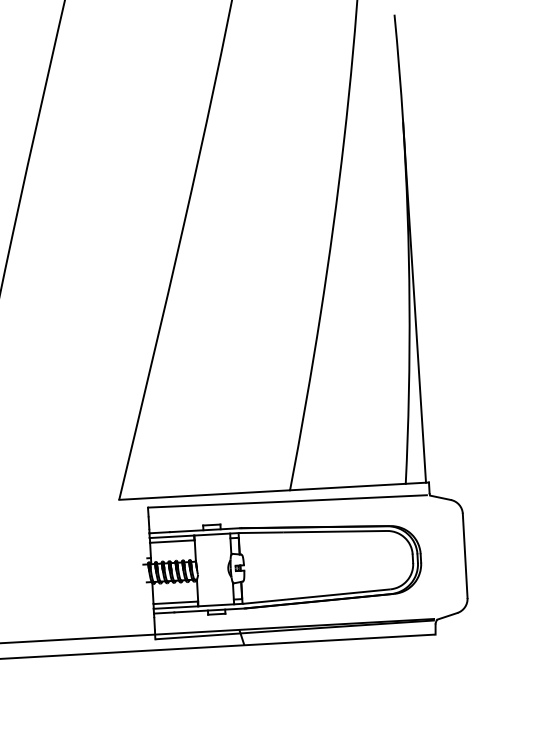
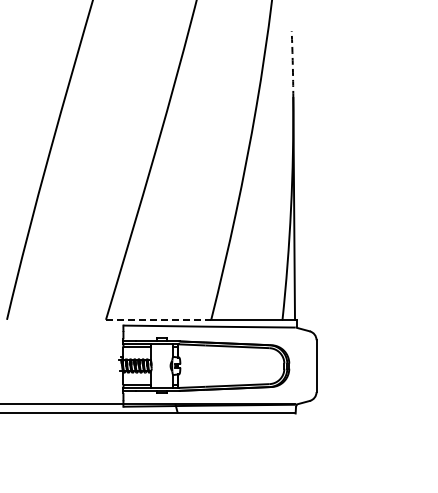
arc: (398, 68) -> (292, 64), solid -> dashed
line: (204, 494) -> (158, 319), solid -> dashed

